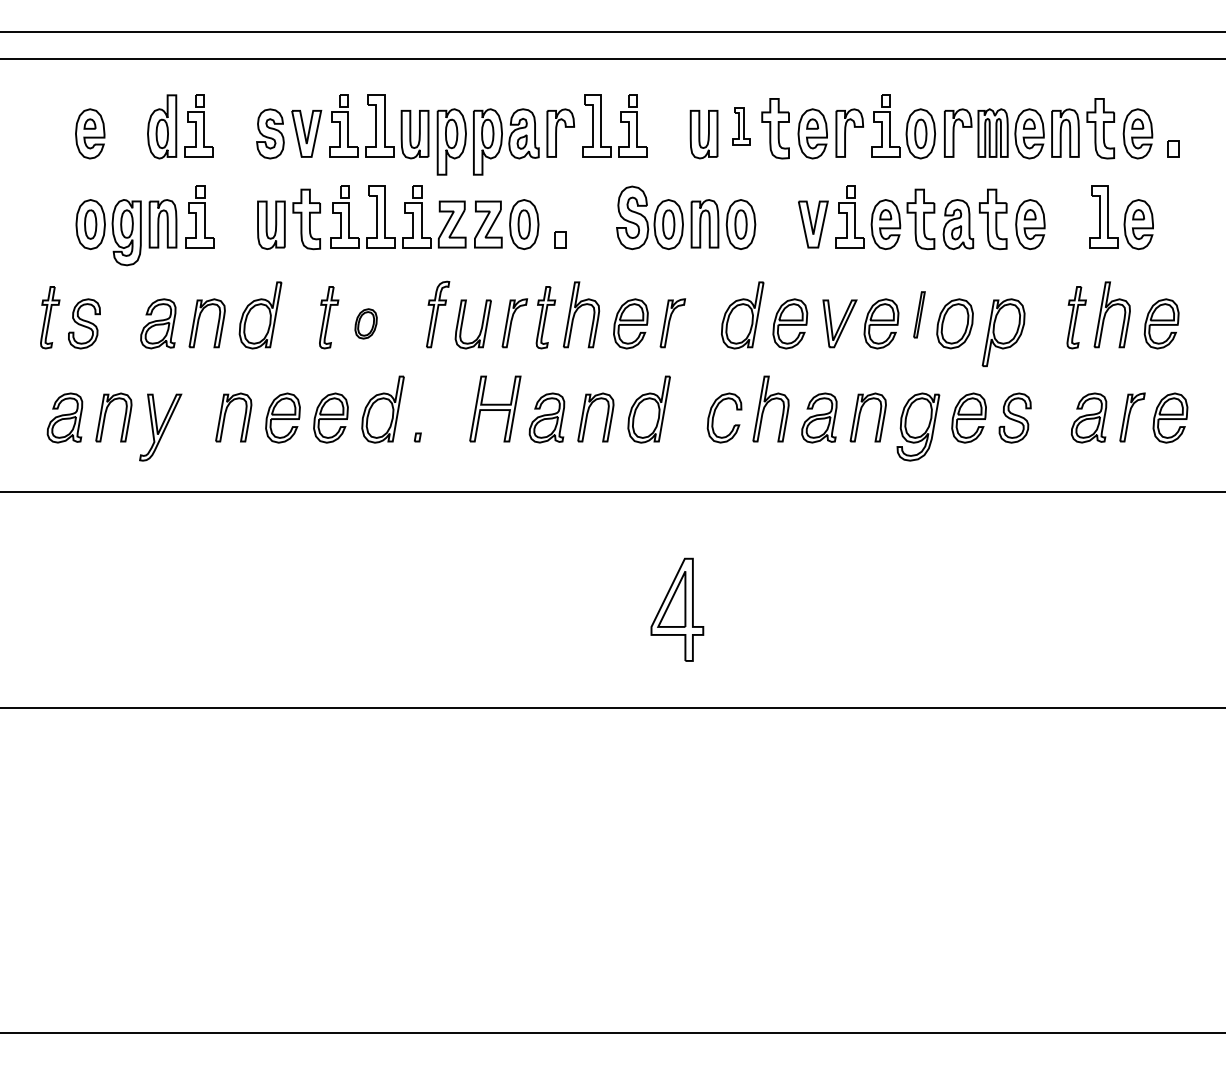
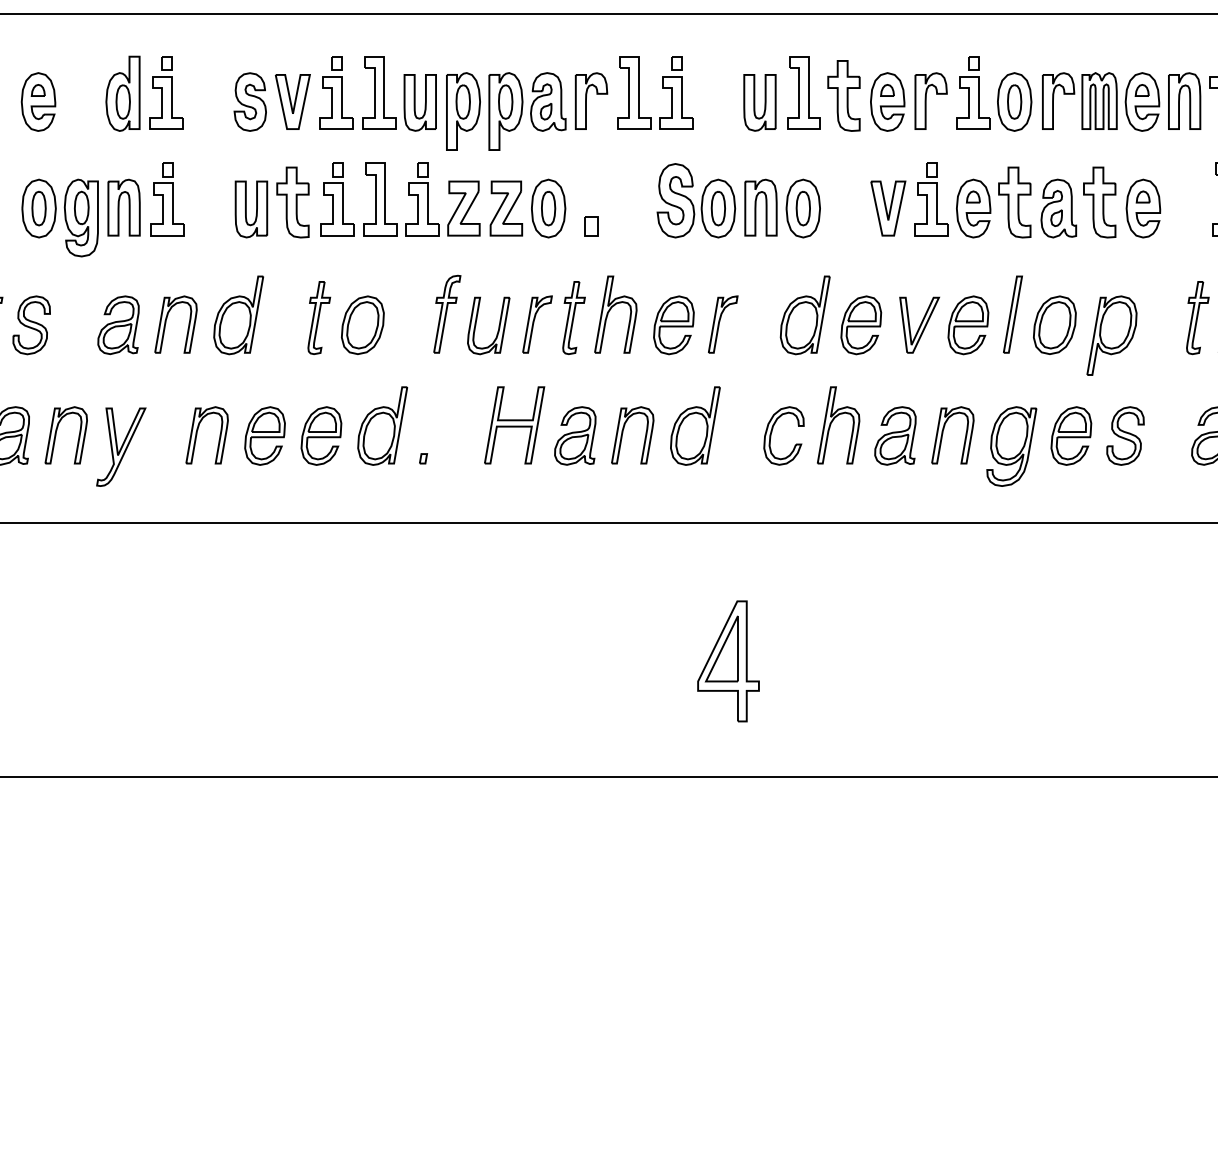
part: (741, 125) -> (803, 92), size x1.67
part: (919, 314) -> (1013, 314), size x1.43
part: (365, 323) -> (362, 324), size x1.67

